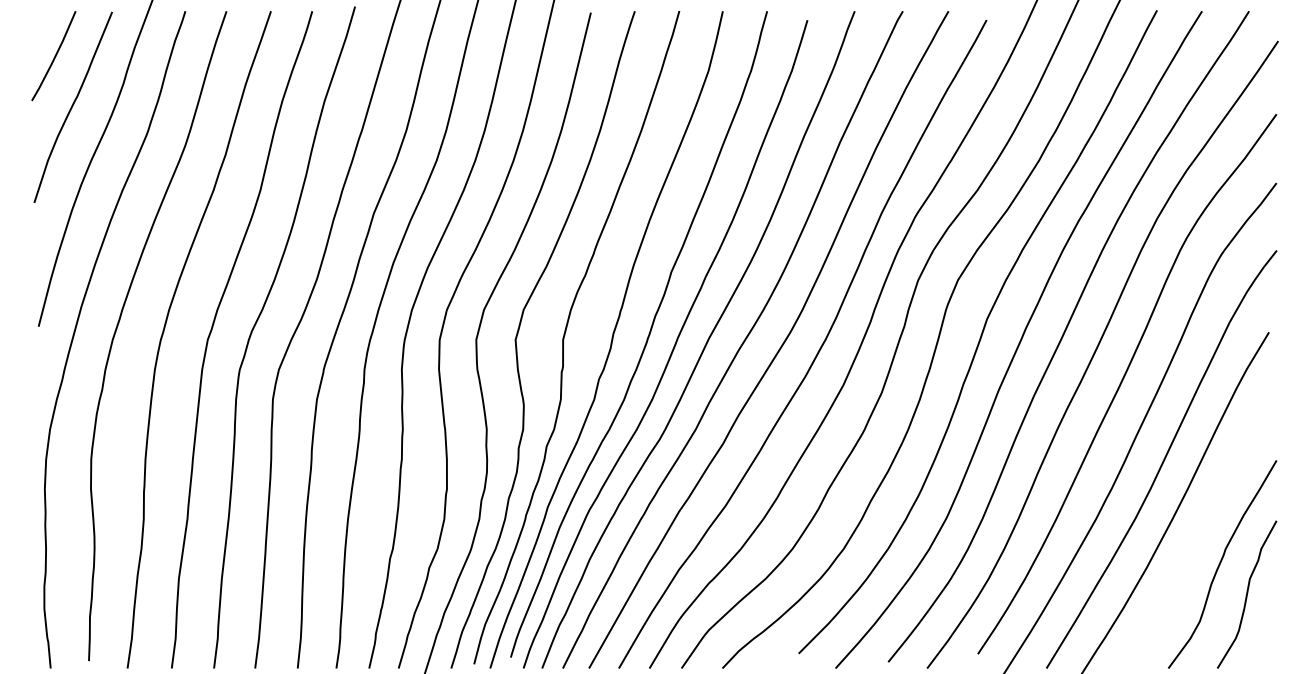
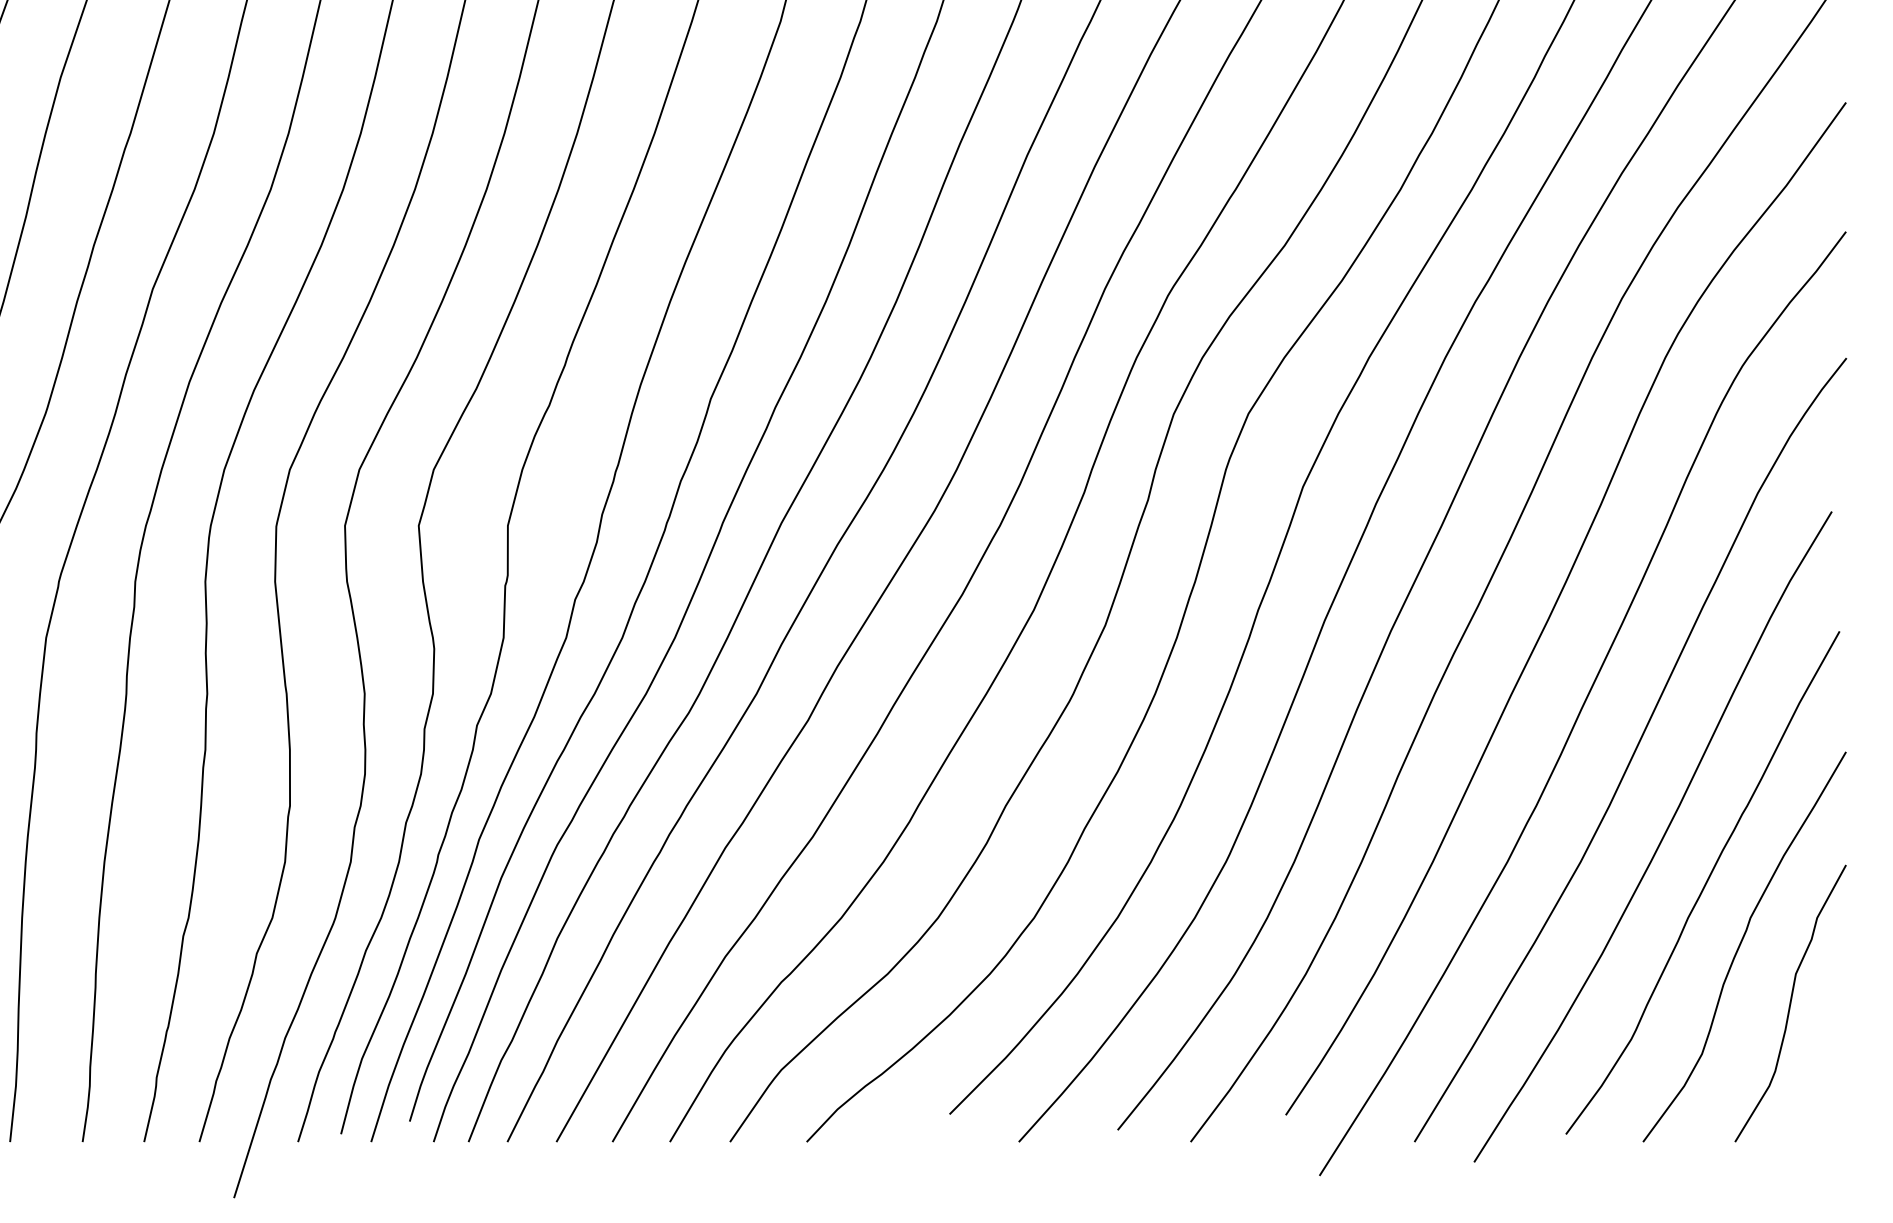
curve: (1200, 531) -> (1703, 885), added

